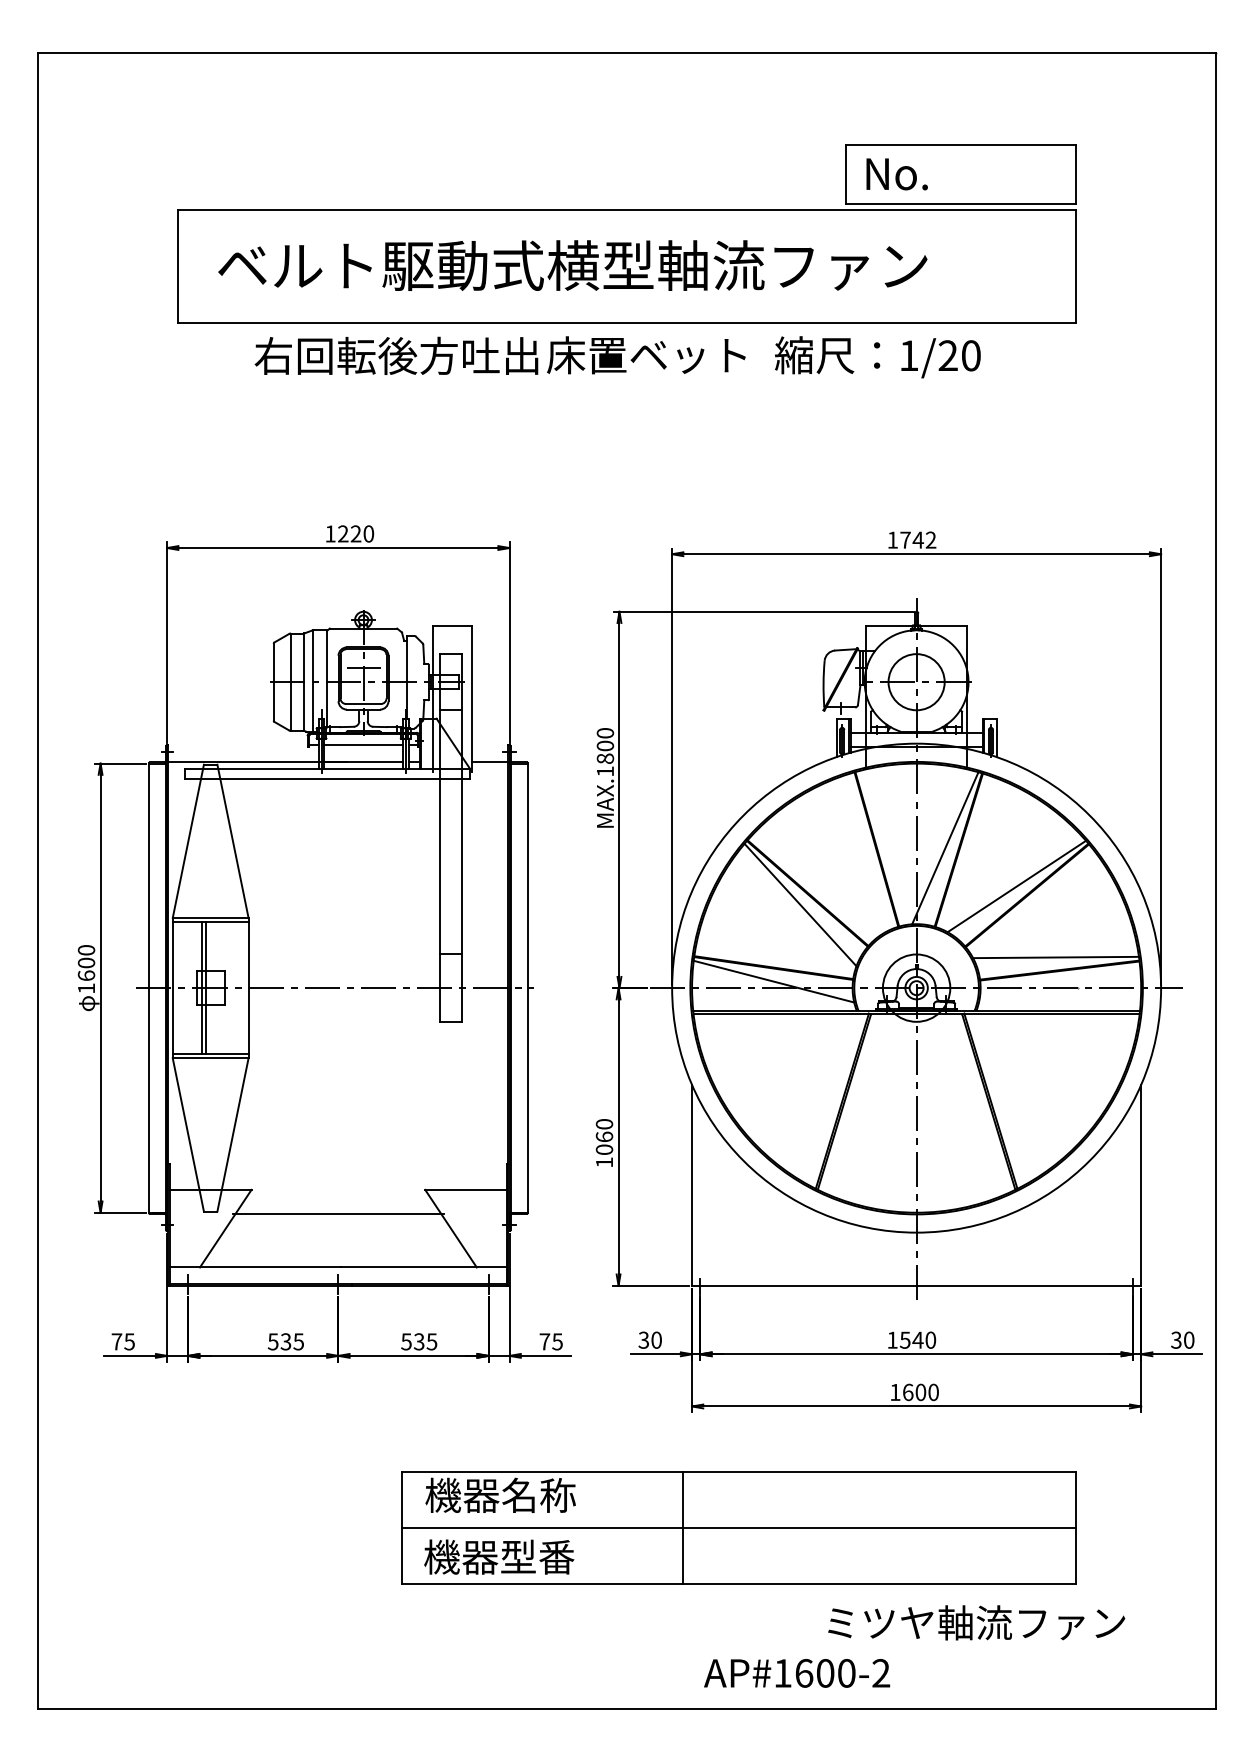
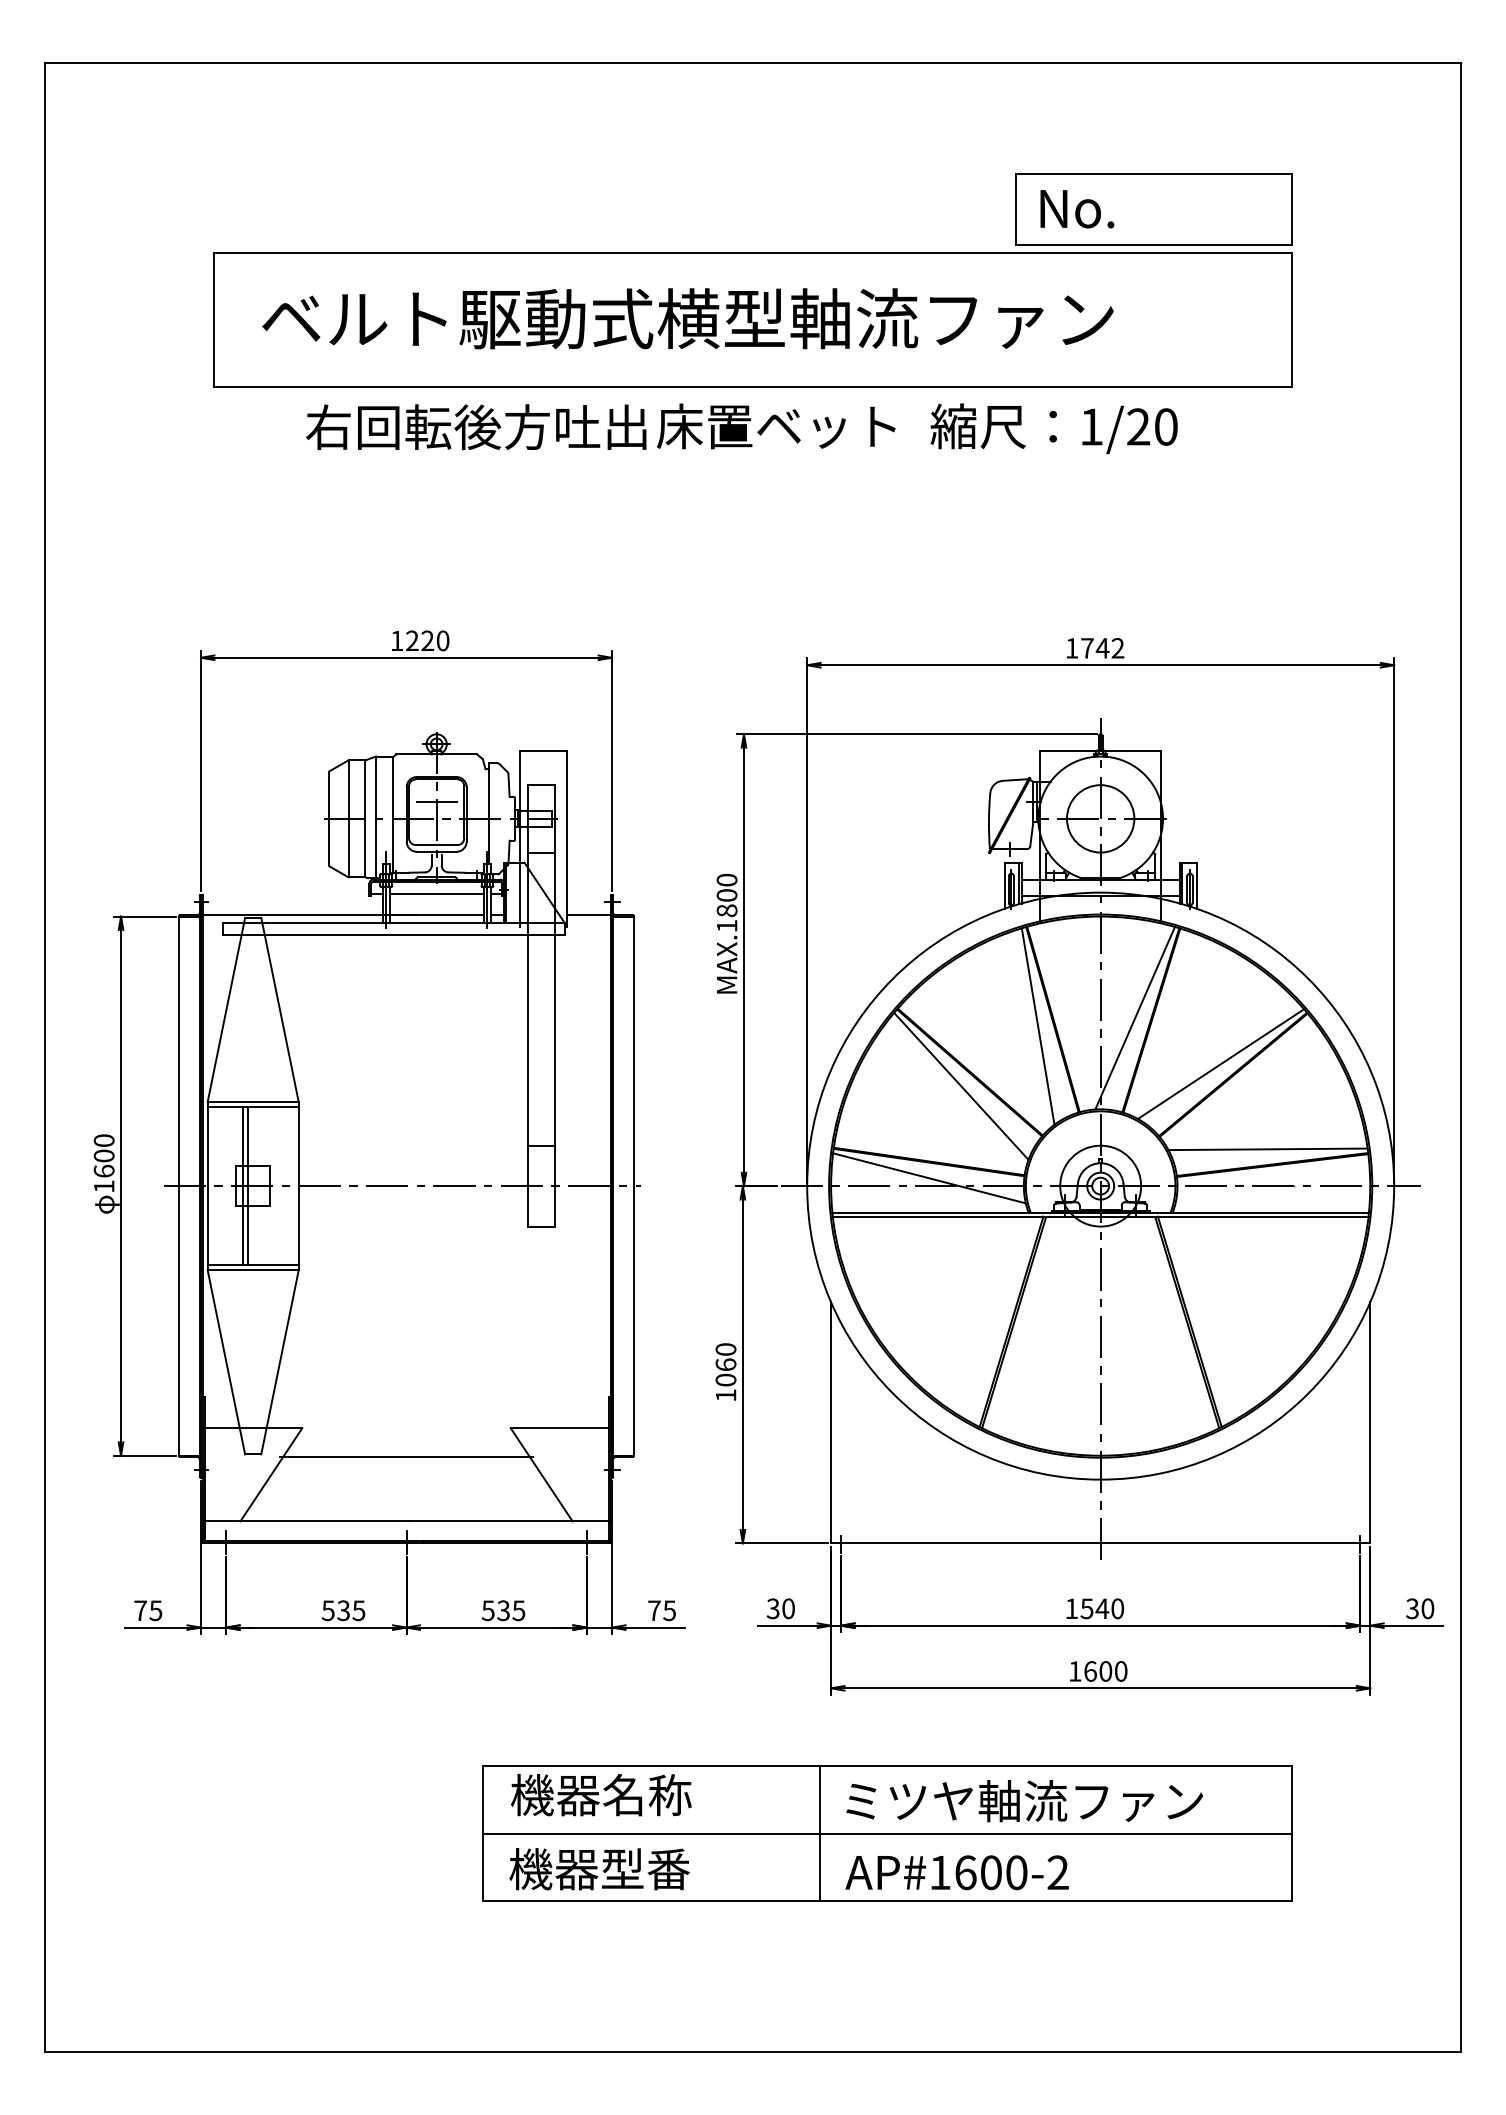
line: (863, 855) -> (1037, 1026), added
text: (976, 1623) -> (1024, 1801), moved
text: (796, 1673) -> (956, 1872), moved

